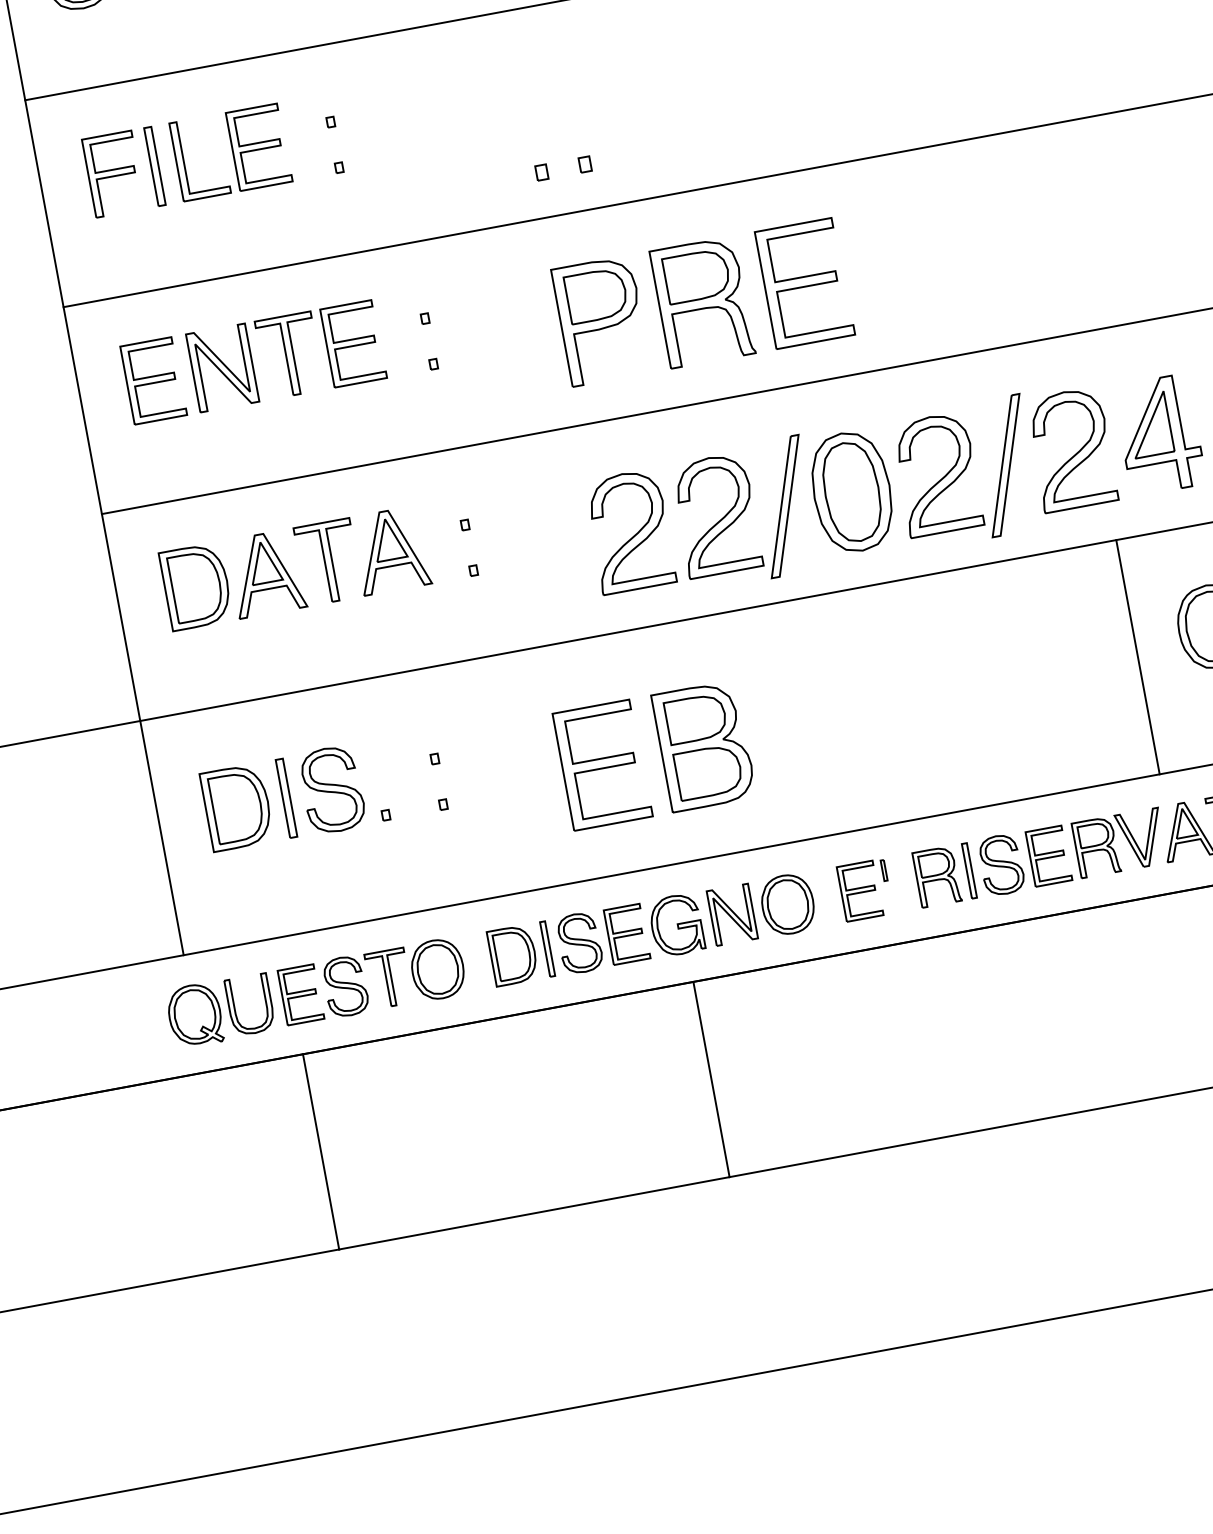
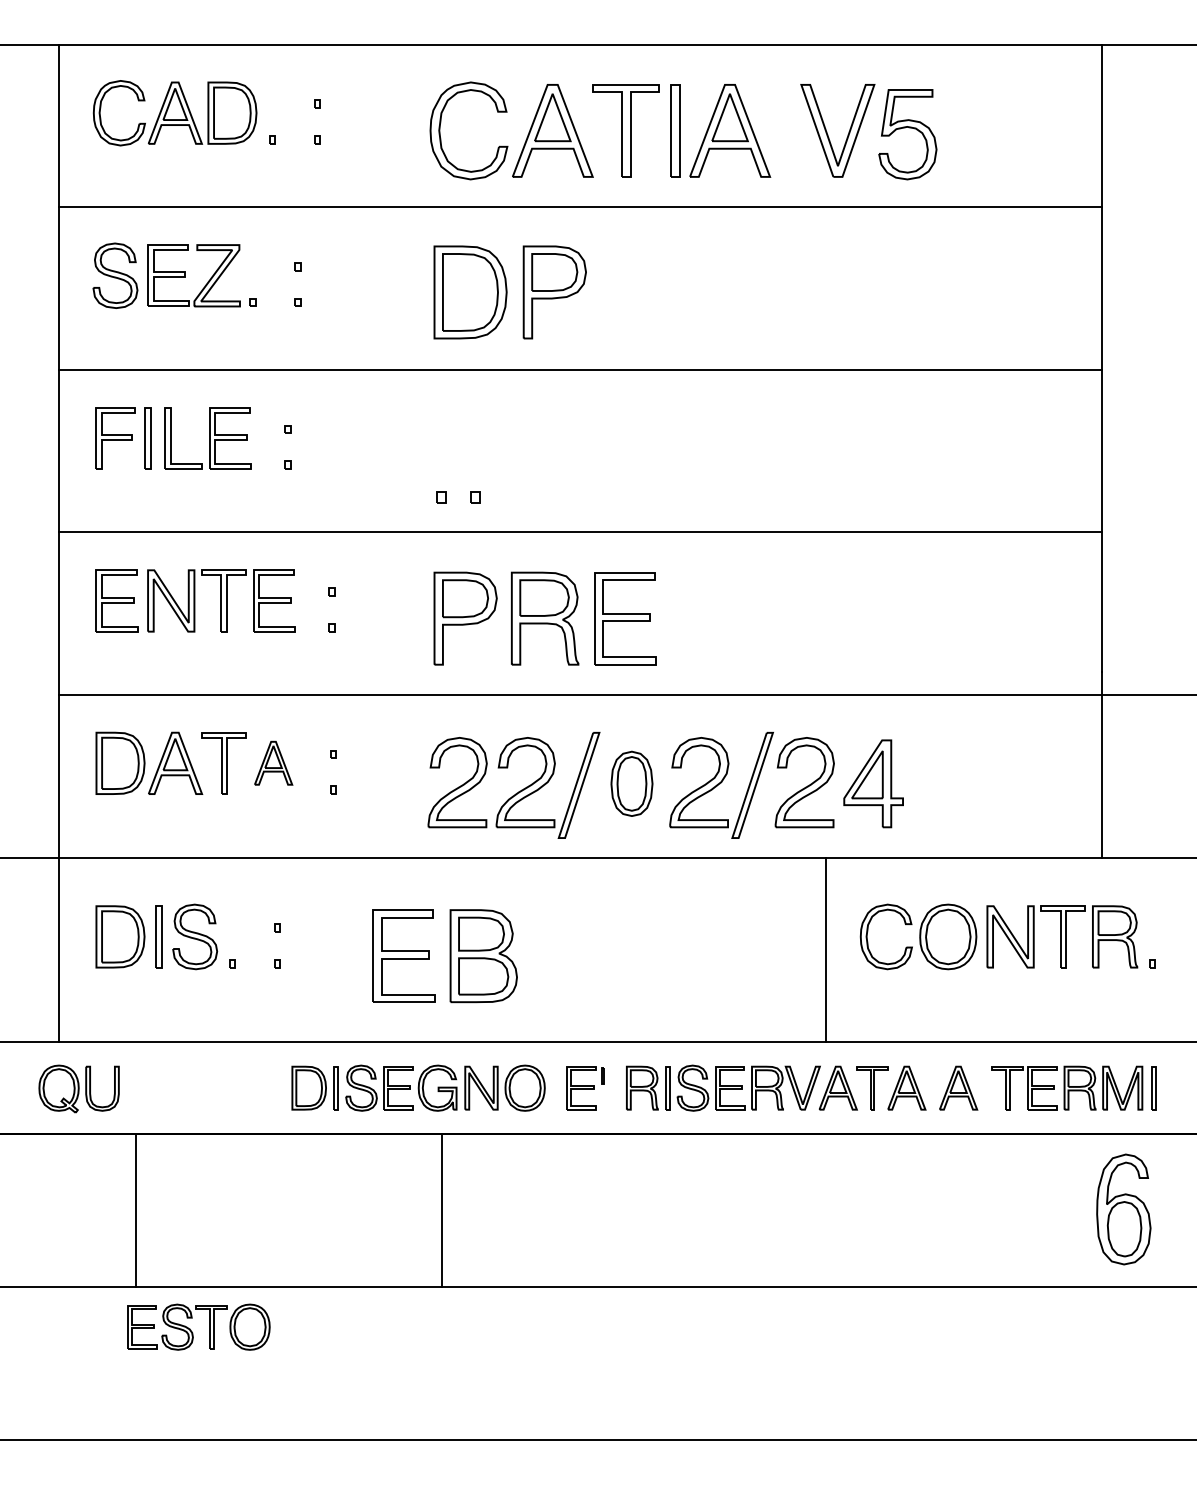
part: (851, 491) -> (631, 783), size x0.7
part: (390, 549) -> (273, 762), size x0.7
part: (365, 988) -> (192, 1331), moved

